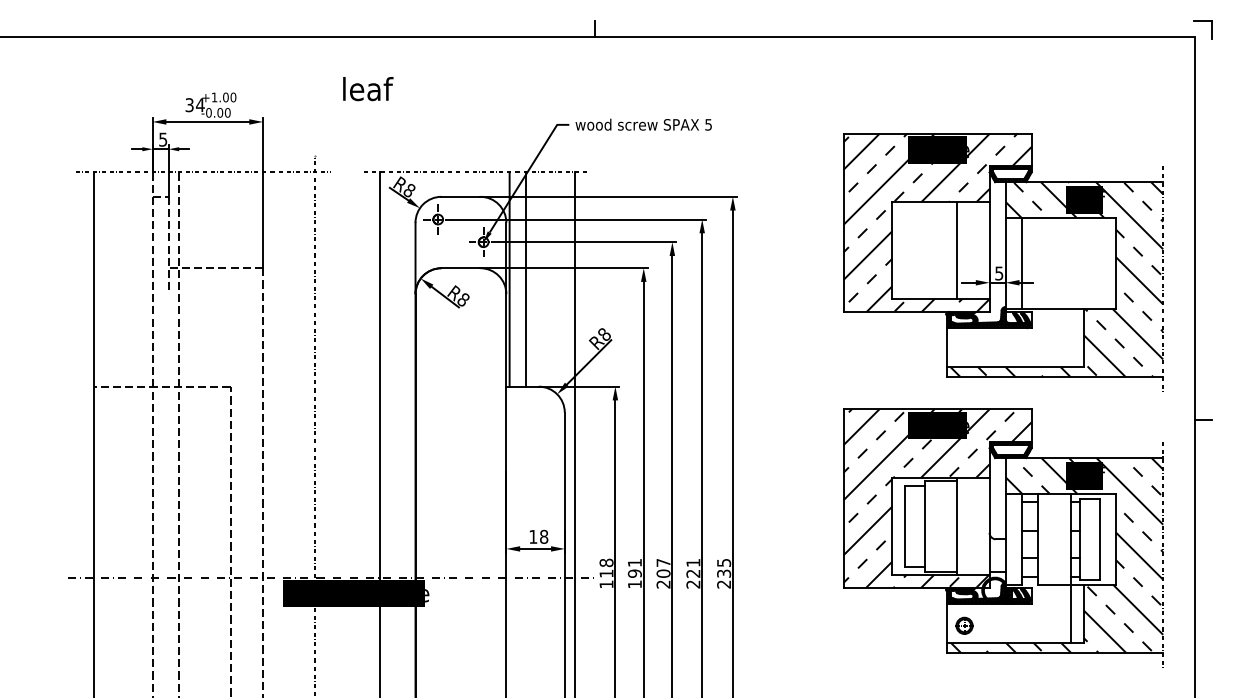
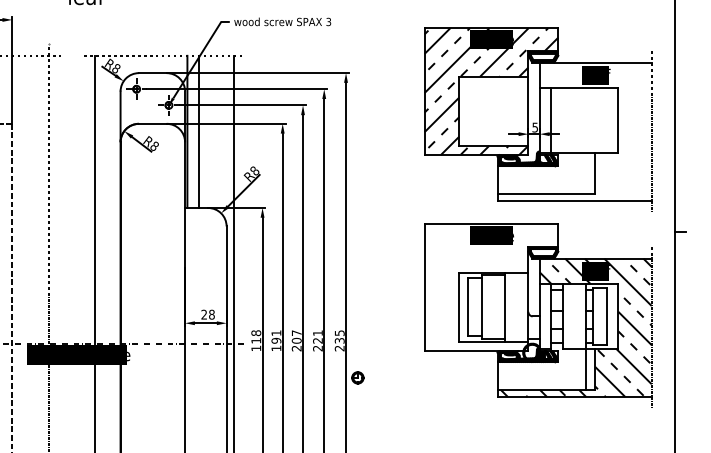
text: (708, 124) -> (328, 21), 5 -> 3
line: (957, 250) -> (505, 111), removed
hatch: (1056, 279) -> (575, 131), removed
hatch: (937, 498) -> (491, 287), removed
text: (533, 536) -> (204, 314), 18 -> 28
part: (964, 625) -> (357, 377), moved

